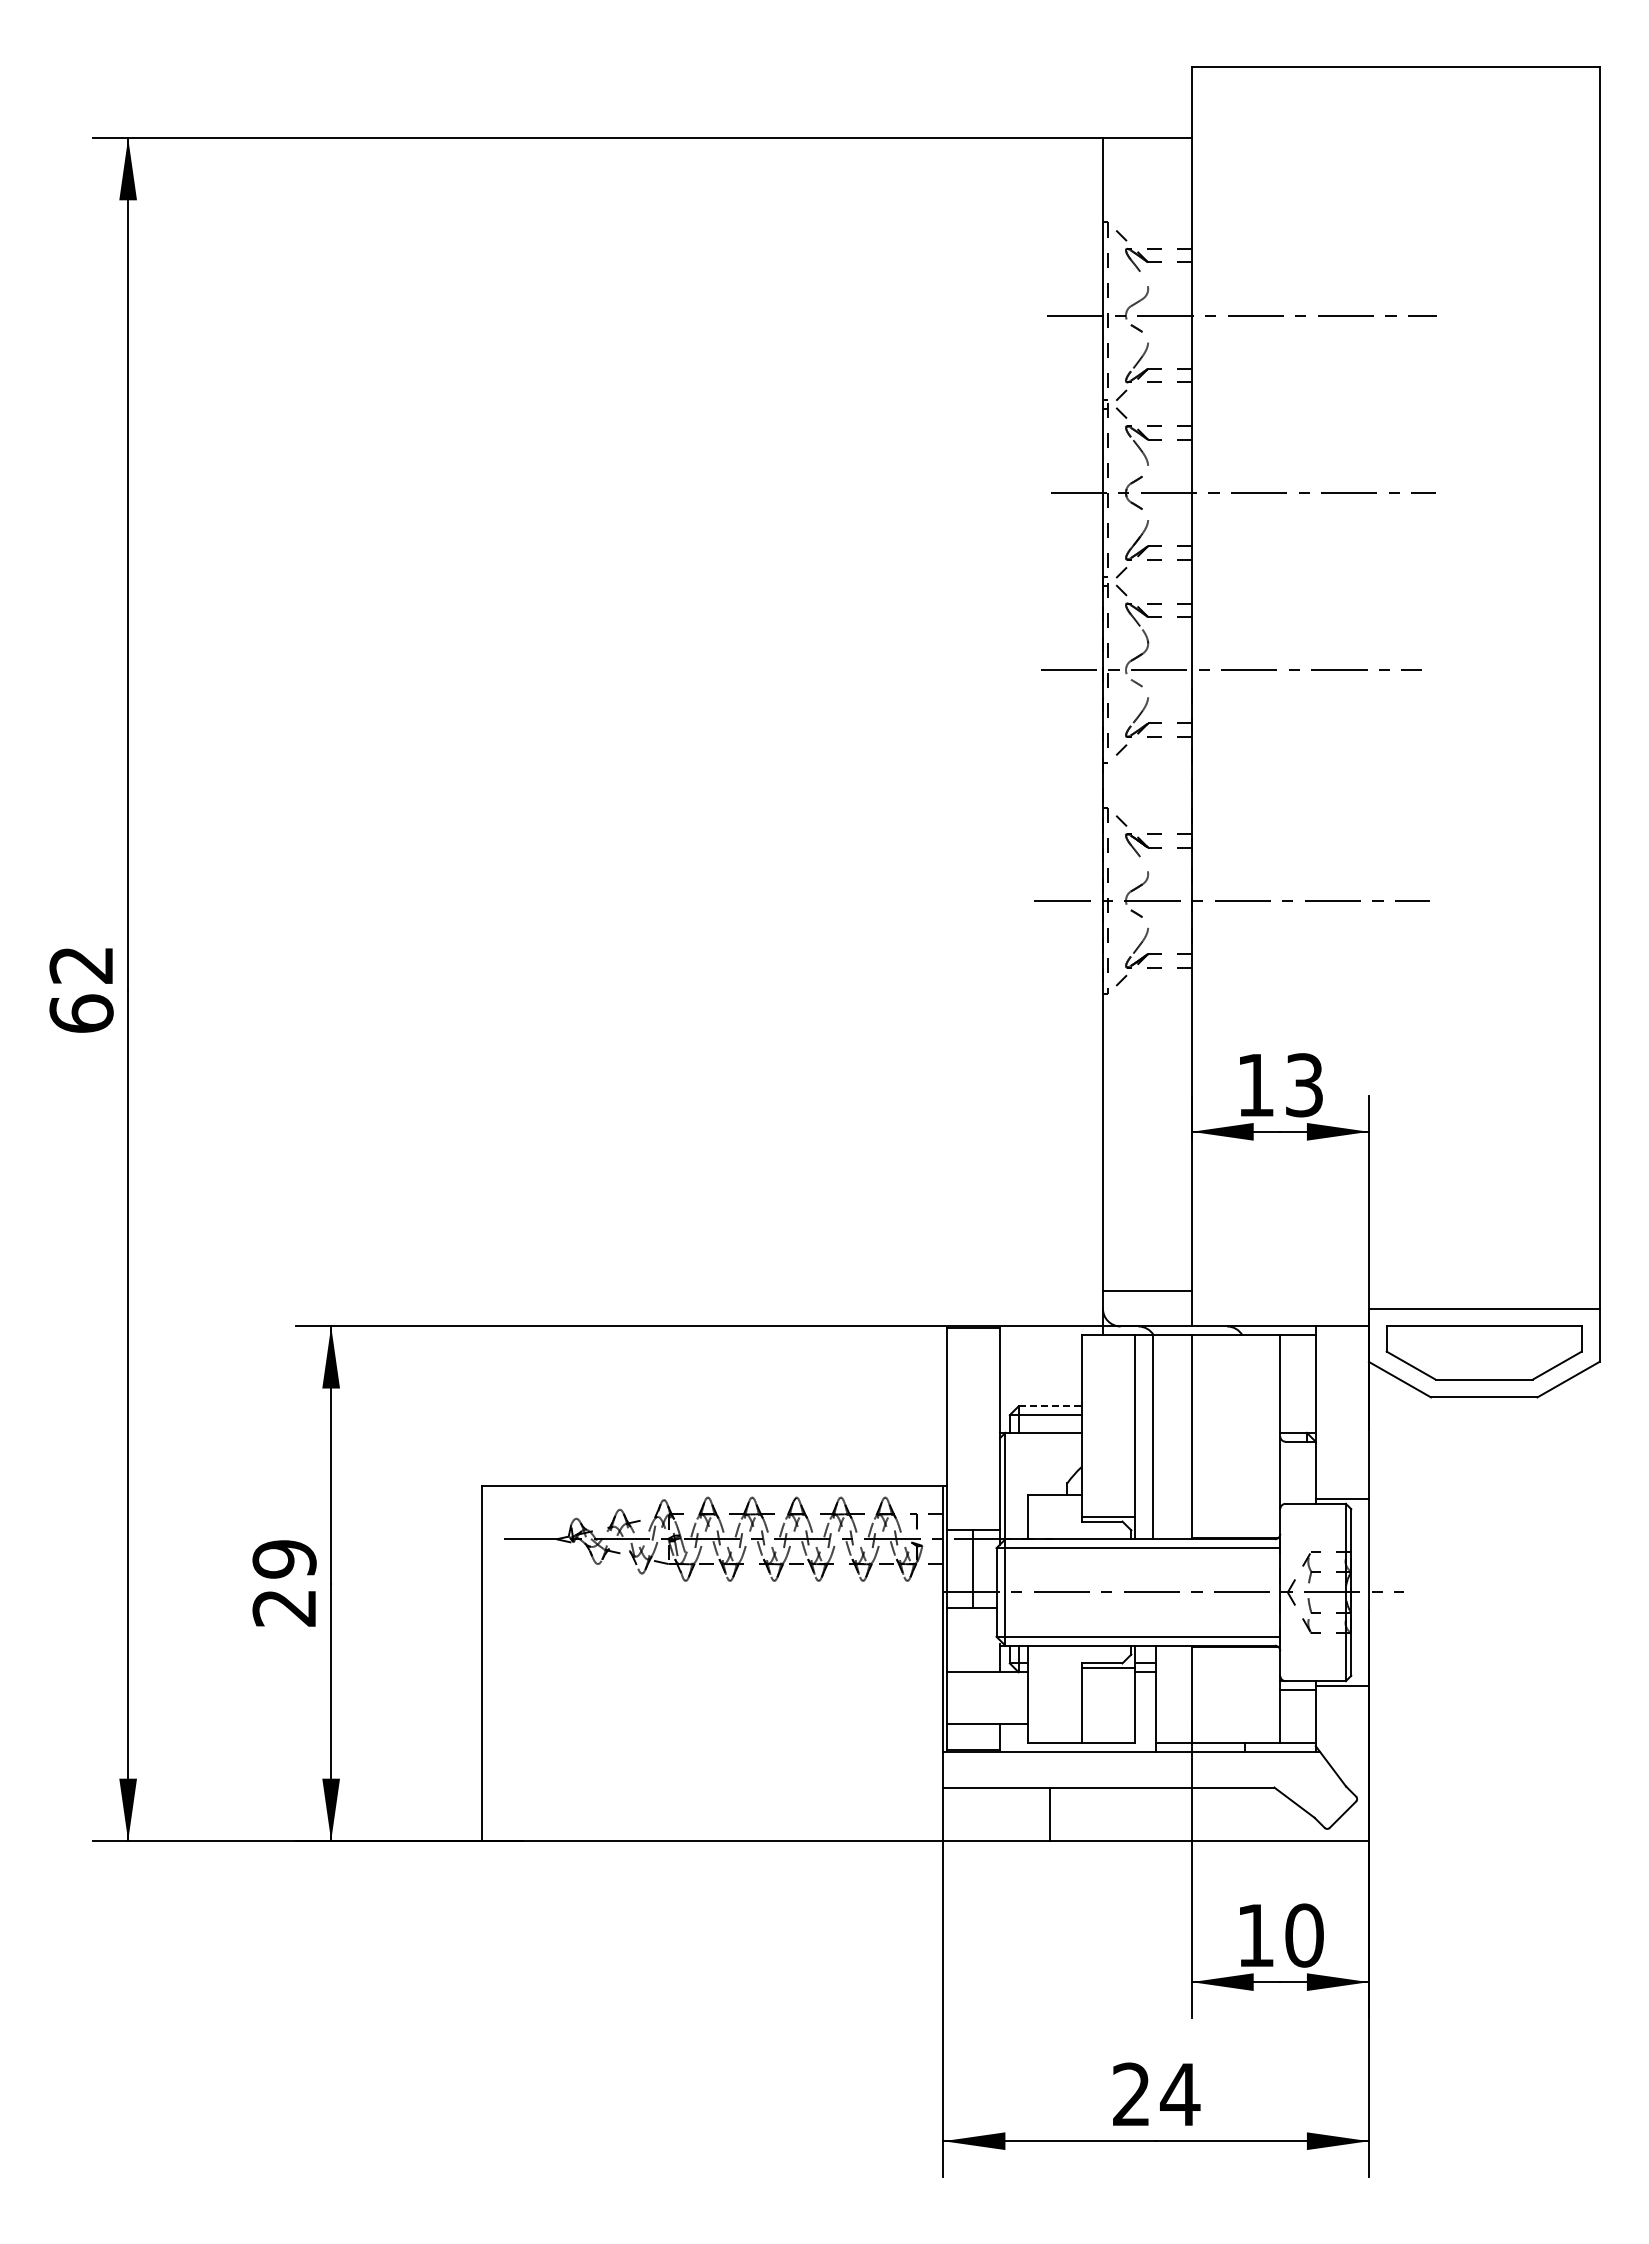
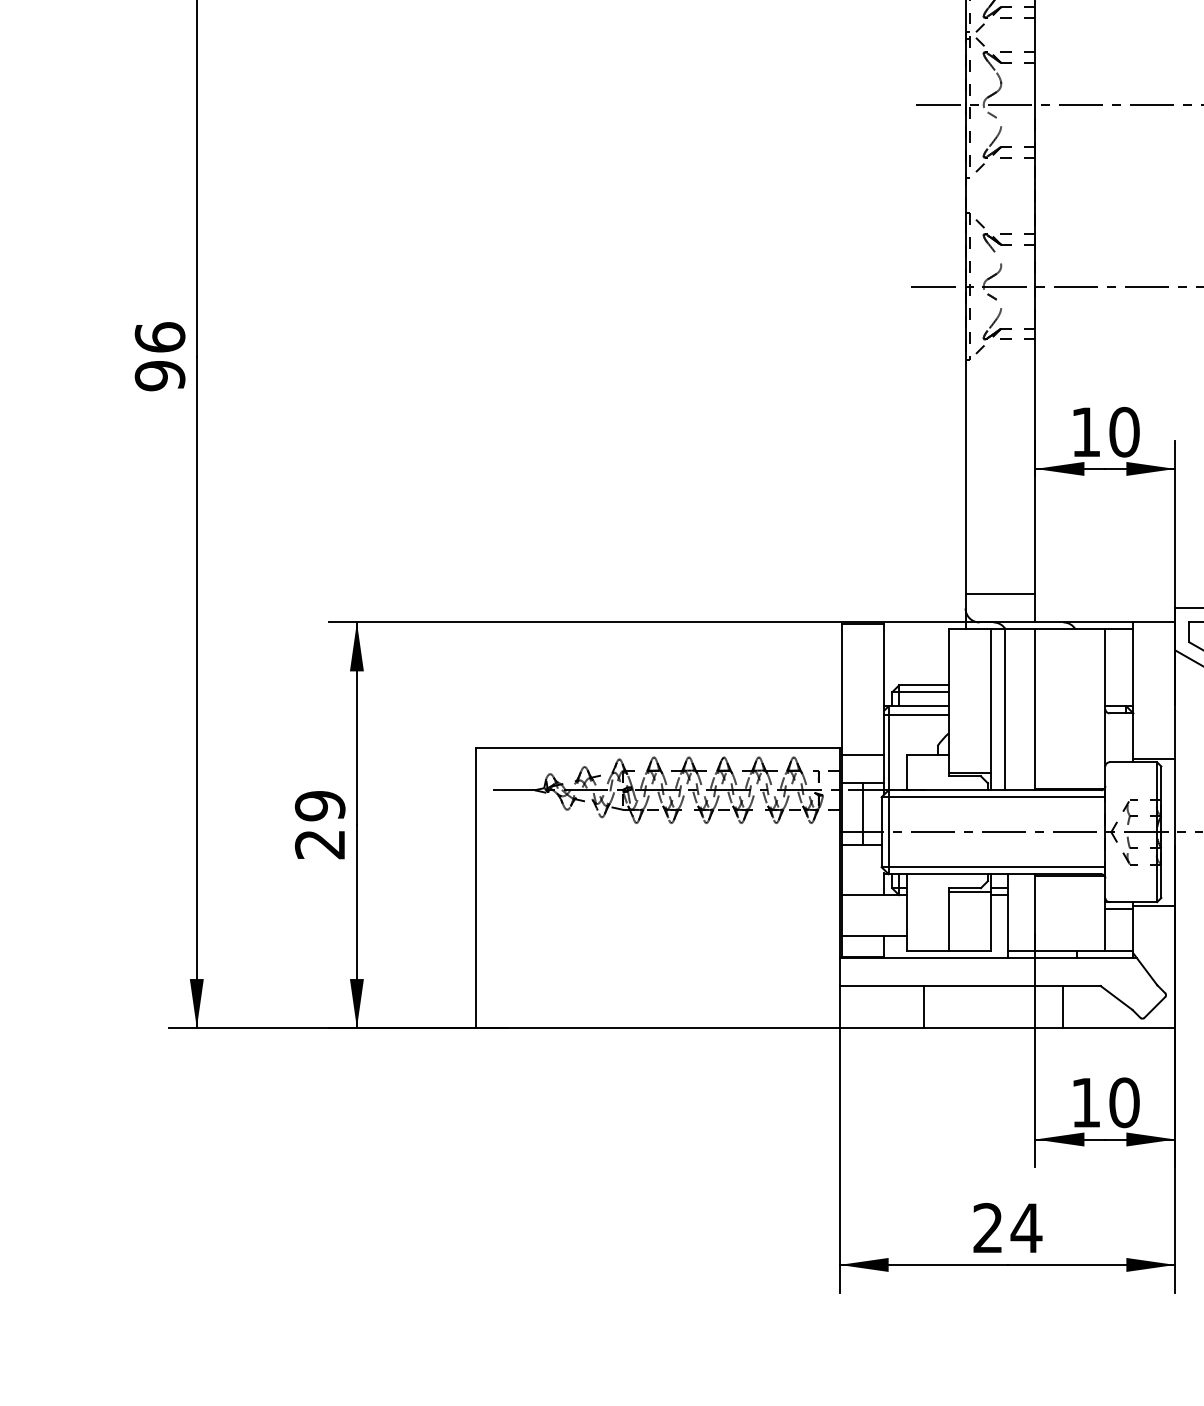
text: (81, 989) -> (160, 356), 62 -> 96
text: (1304, 1085) -> (1124, 432), 13 -> 10
line: (1050, 1406) -> (924, 685), dashed -> solid
line: (1040, 1443) -> (916, 714), added
line: (973, 1494) -> (863, 754), added
line: (1227, 1813) -> (1063, 1006), added

